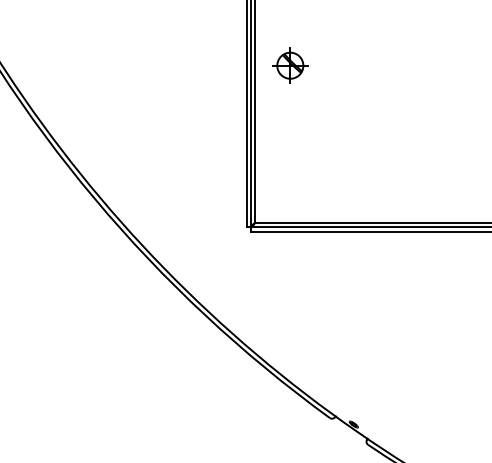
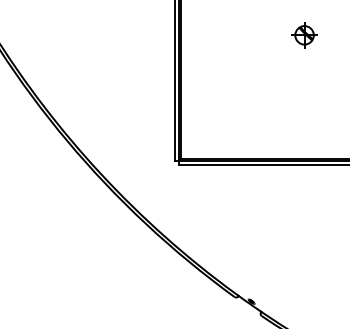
part: (290, 65) -> (304, 35), moved

